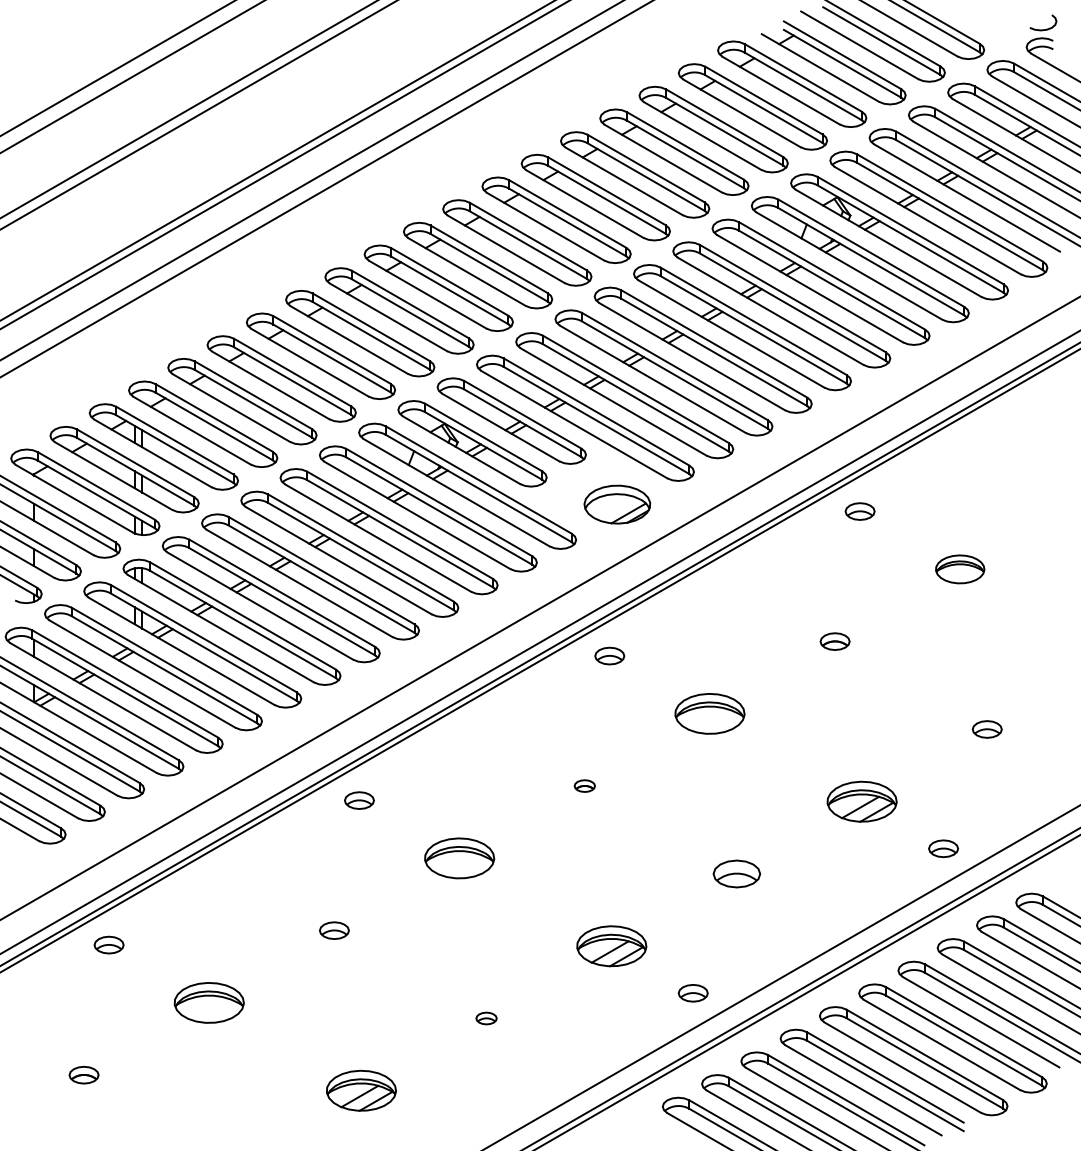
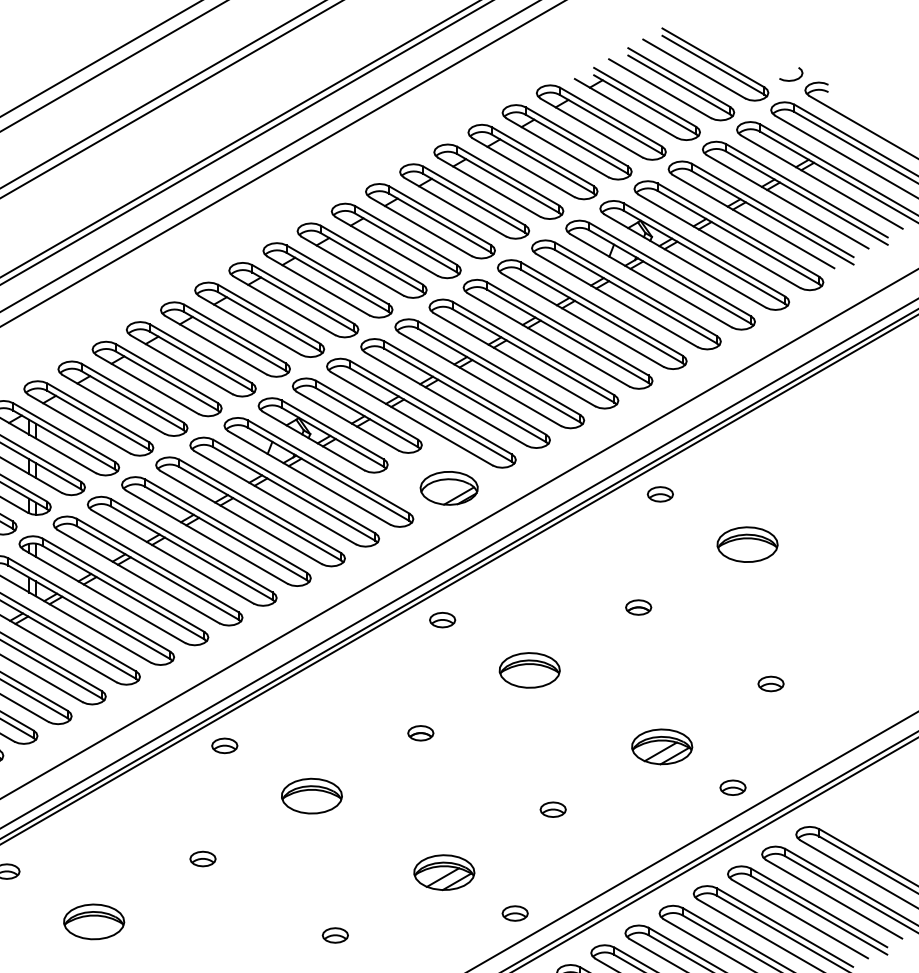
curve: (1046, 28) -> (793, 79), moved
part: (959, 569) -> (746, 544), size x1.43
part: (584, 785) -> (420, 732), size x1.43
part: (736, 873) -> (552, 809), size x0.62
part: (486, 1018) -> (335, 935), size x1.43

